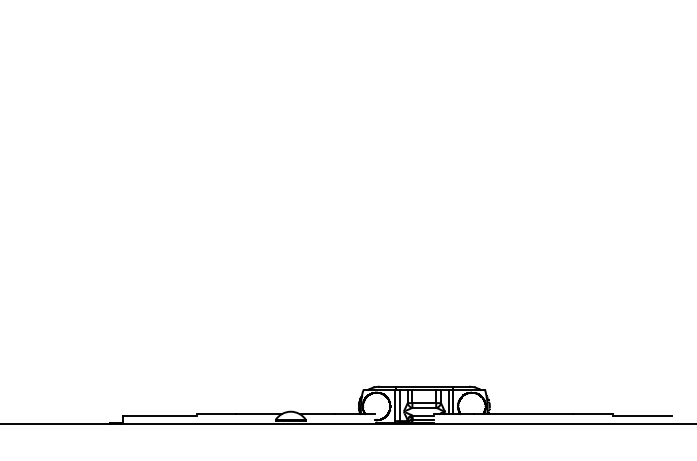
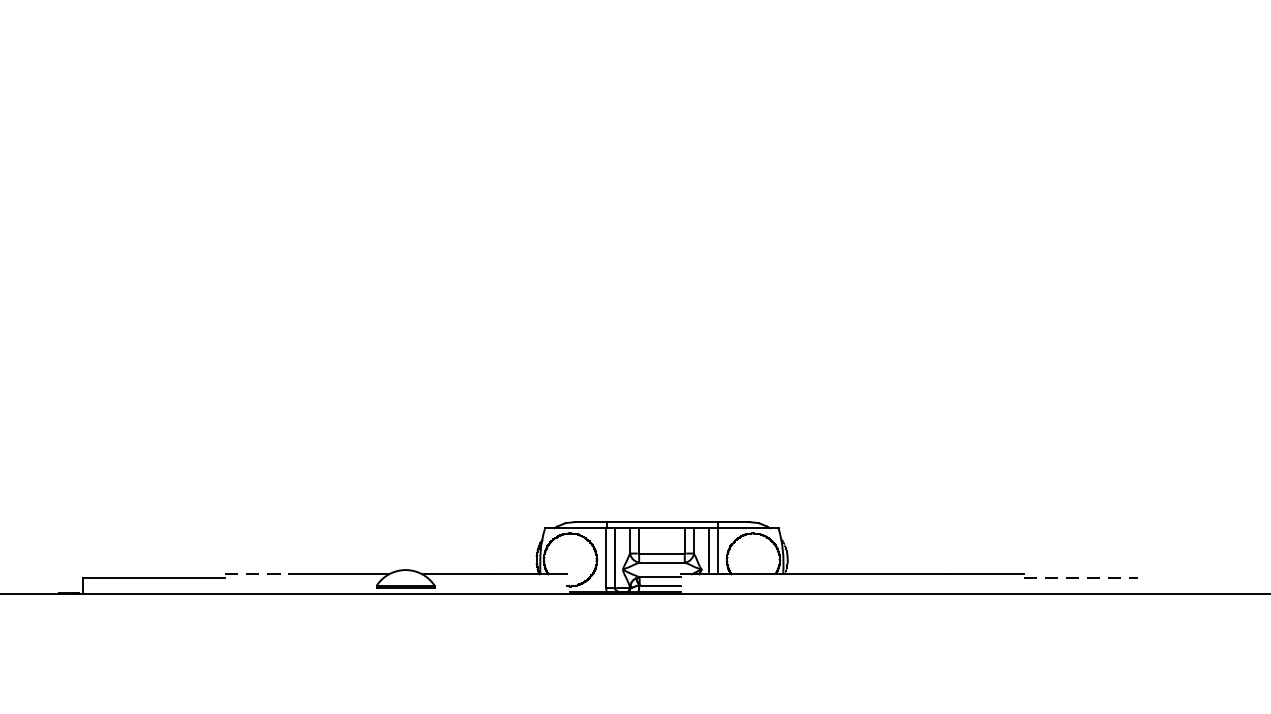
line: (216, 413) -> (263, 573), solid -> dashed
line: (642, 416) -> (1080, 579), solid -> dashed

